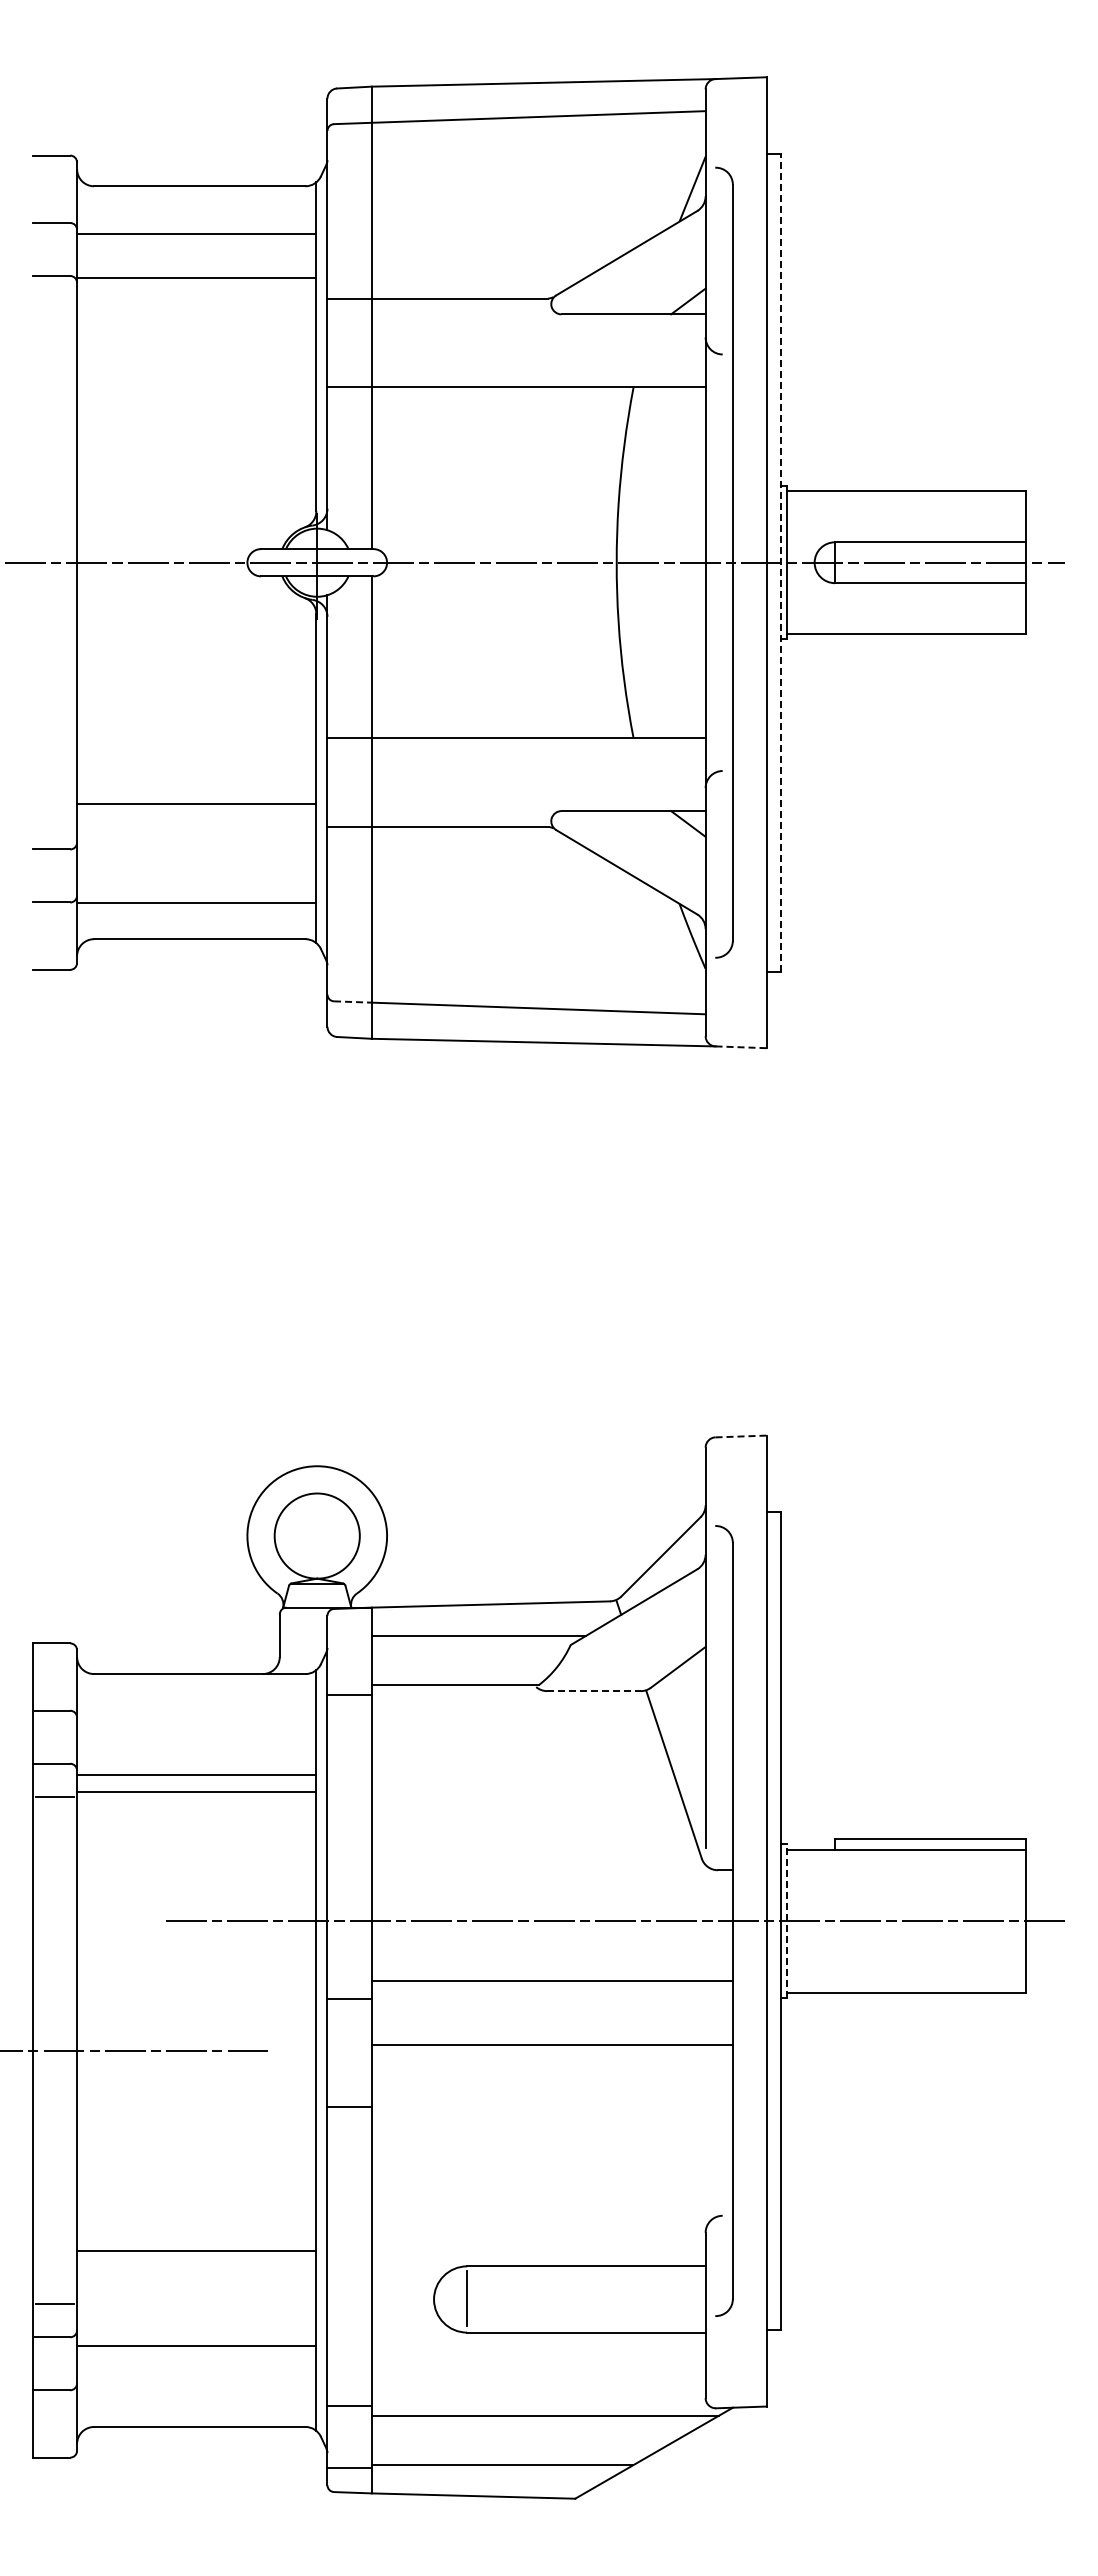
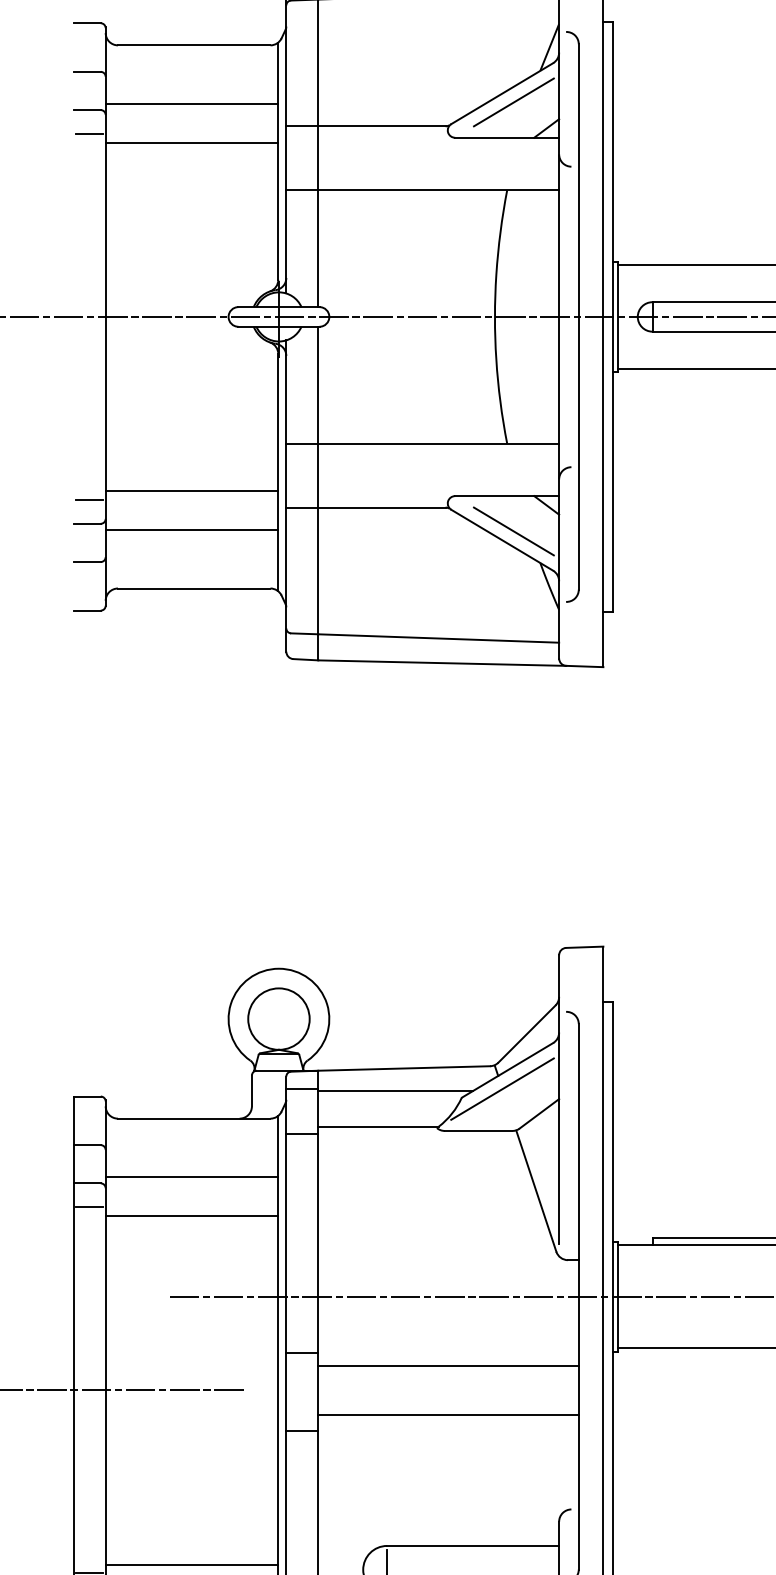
line: (196, 234) -> (191, 103), moved
line: (642, 265) -> (513, 102), added
line: (196, 278) -> (191, 142), moved
line: (54, 309) -> (89, 134), added
line: (780, 562) -> (613, 316), dashed -> solid
line: (54, 816) -> (89, 500), added
line: (642, 860) -> (513, 531), added
line: (196, 903) -> (191, 530), moved
line: (352, 1002) -> (304, 634), dashed -> solid
line: (741, 1047) -> (585, 666), dashed -> solid
line: (741, 1436) -> (585, 947), dashed -> solid
line: (349, 1632) -> (302, 1088), added
line: (627, 1632) -> (502, 1088), added
line: (594, 1691) -> (478, 1131), dashed -> solid
line: (196, 1774) -> (191, 1215), moved
line: (196, 1792) -> (191, 1177), moved
line: (787, 1921) -> (618, 1297), dashed -> solid
line: (551, 1980) -> (447, 1365), moved
line: (551, 2044) -> (447, 1414), moved
line: (196, 2251) -> (191, 1564), moved

